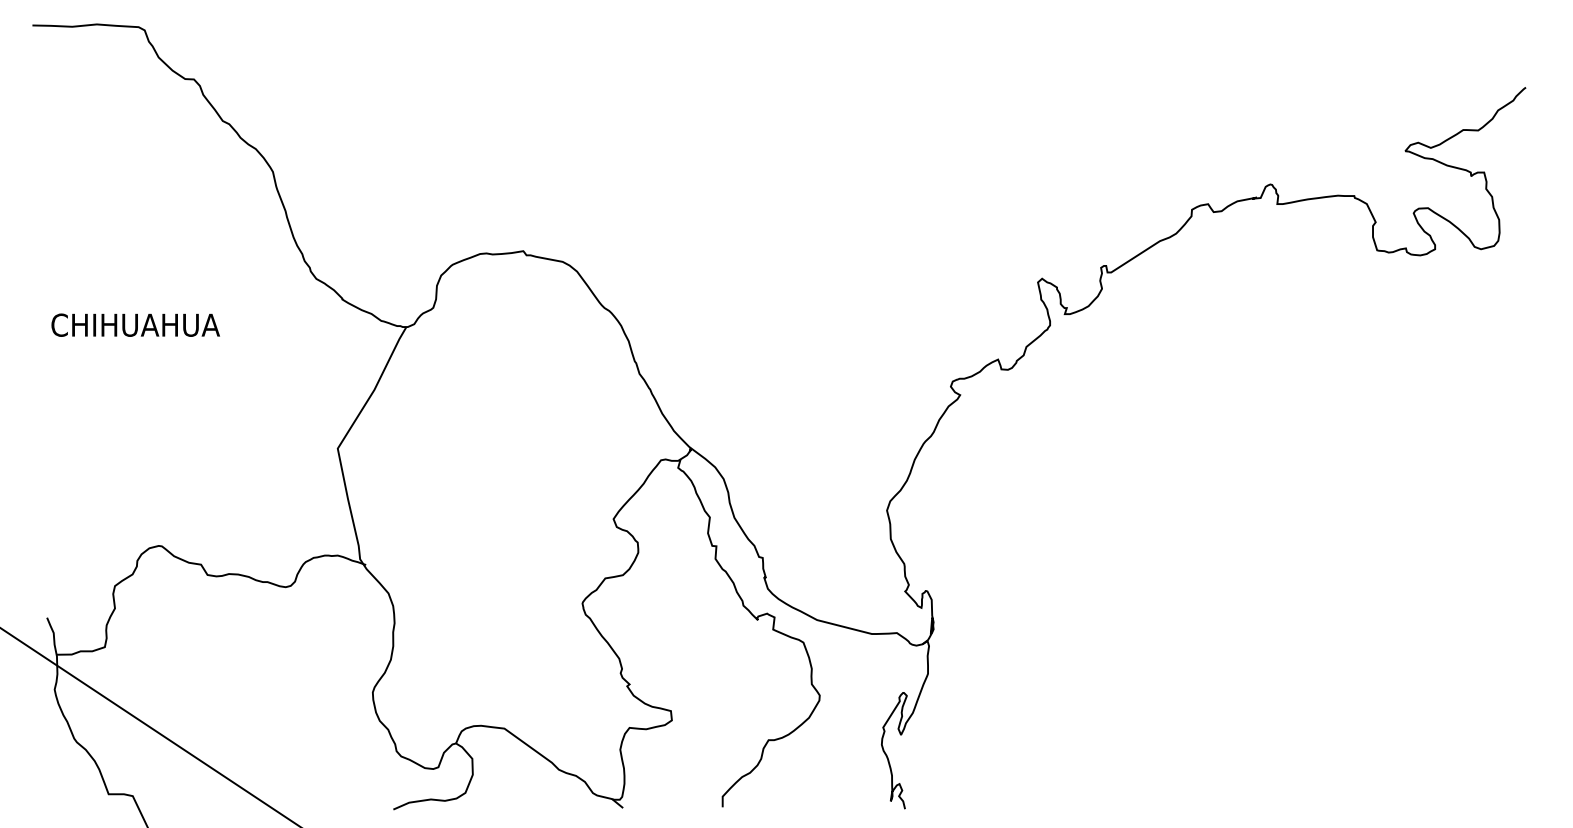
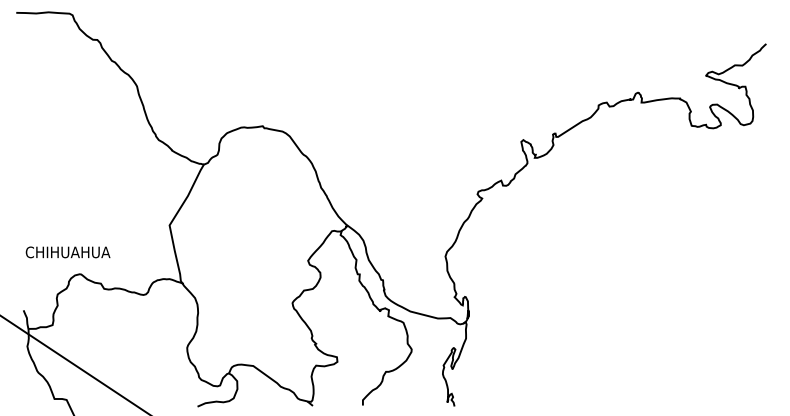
text: (134, 325) -> (67, 252), moved

